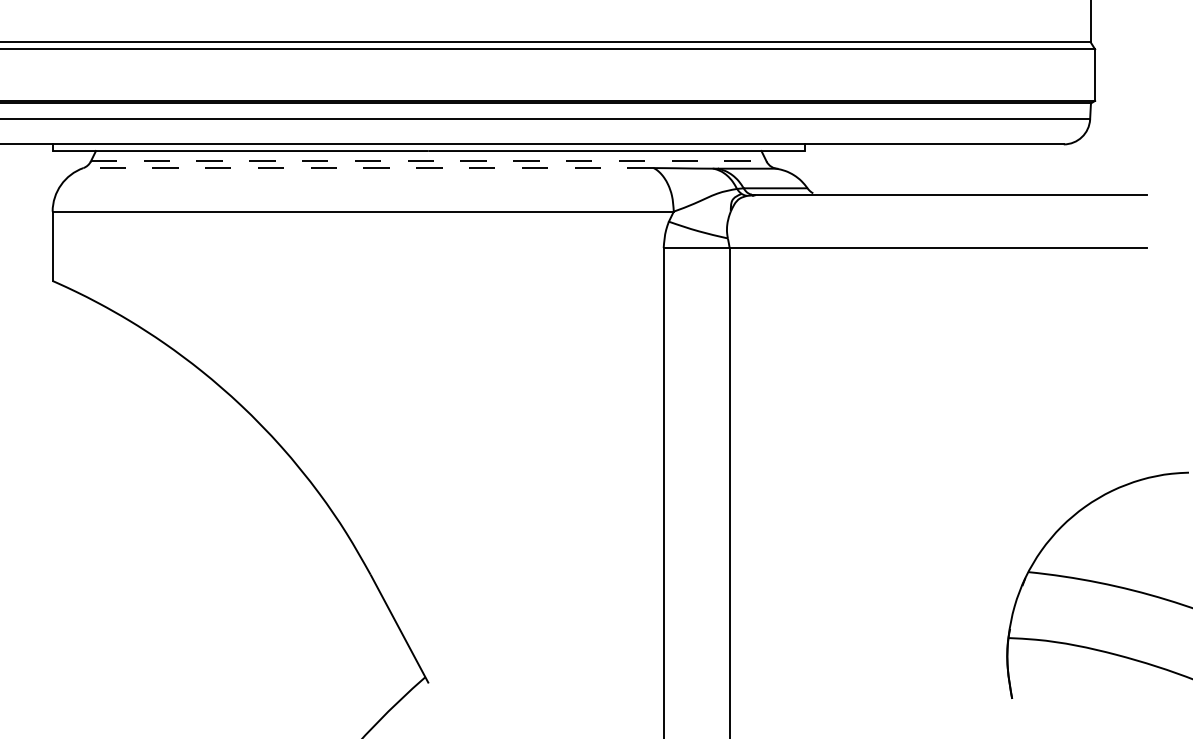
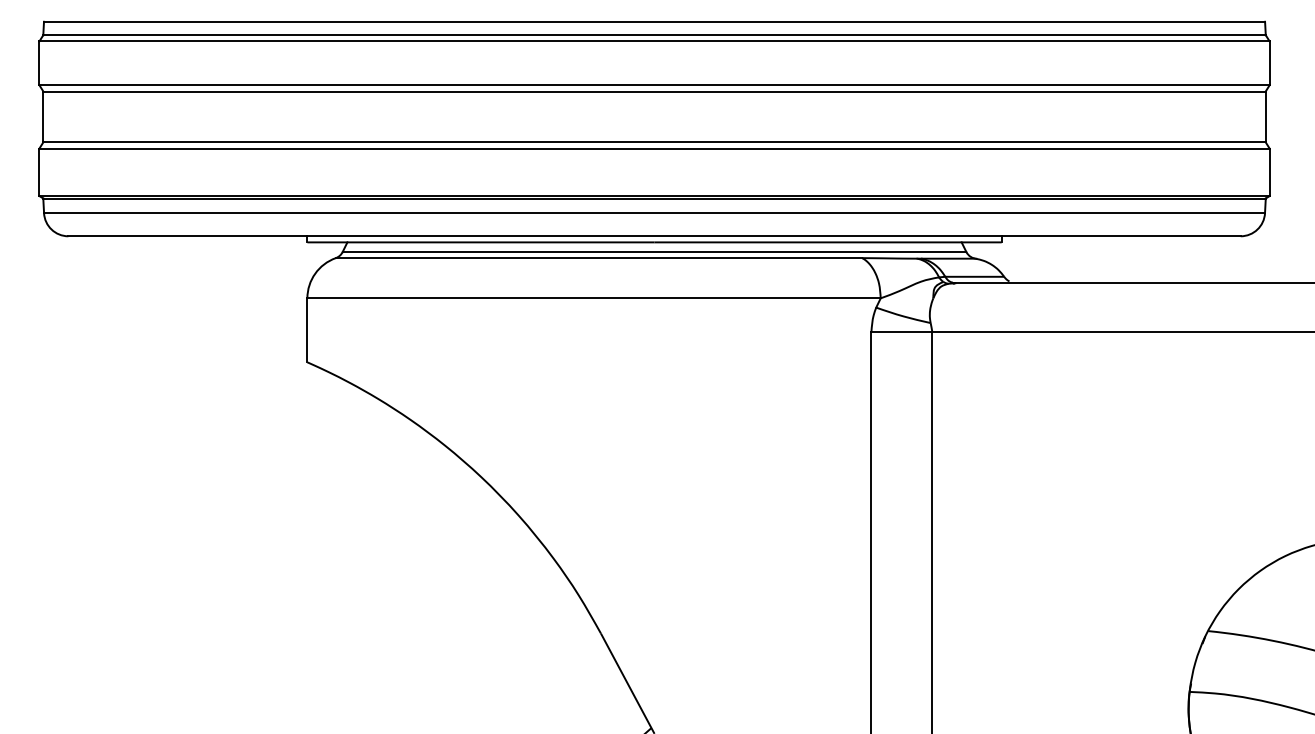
line: (428, 161) -> (654, 252), dashed -> solid
line: (368, 168) -> (598, 258), dashed -> solid

